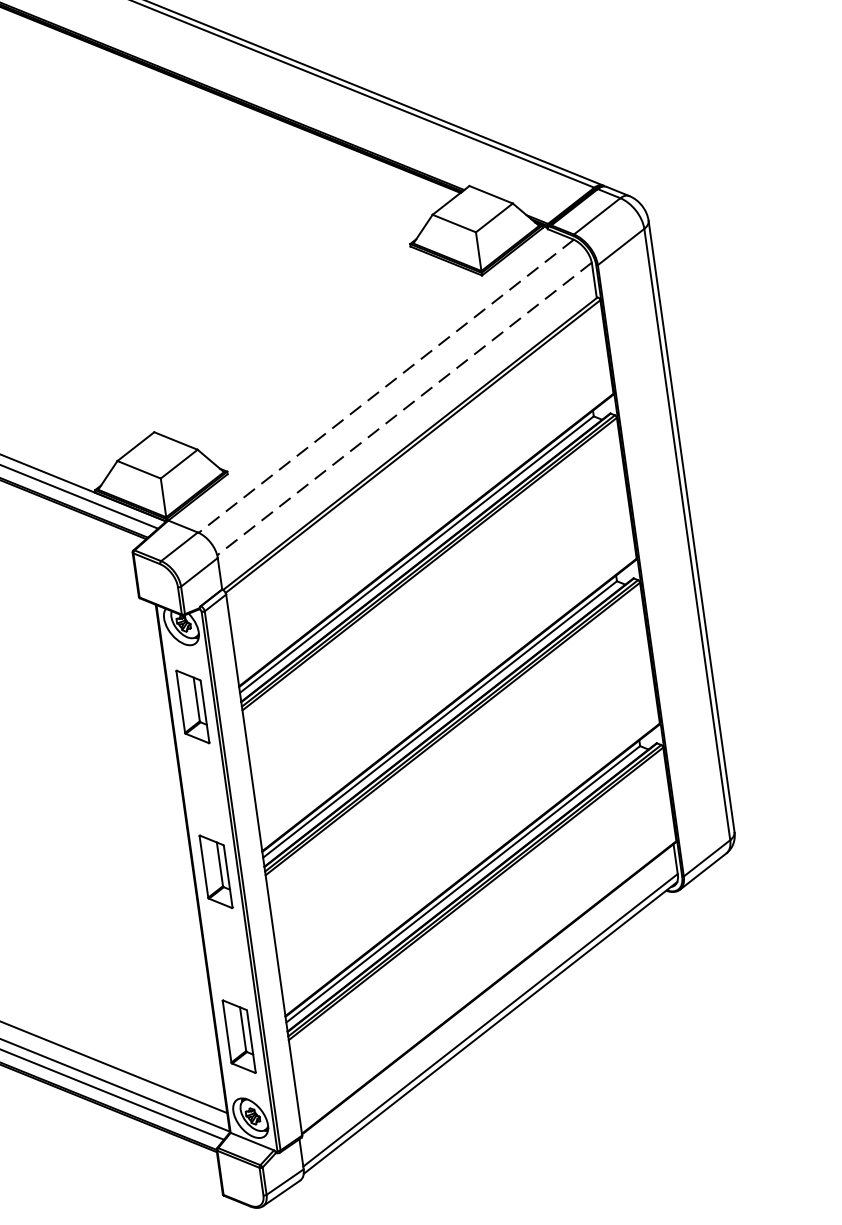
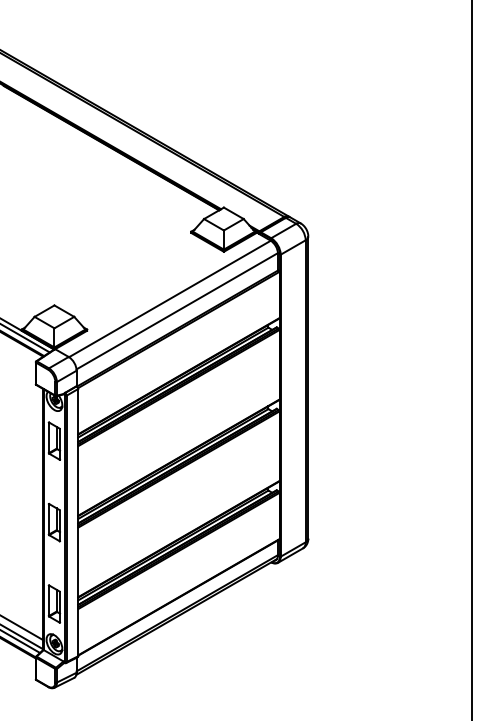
line: (385, 387) -> (169, 299), dashed -> solid
line: (403, 409) -> (176, 311), dashed -> solid

